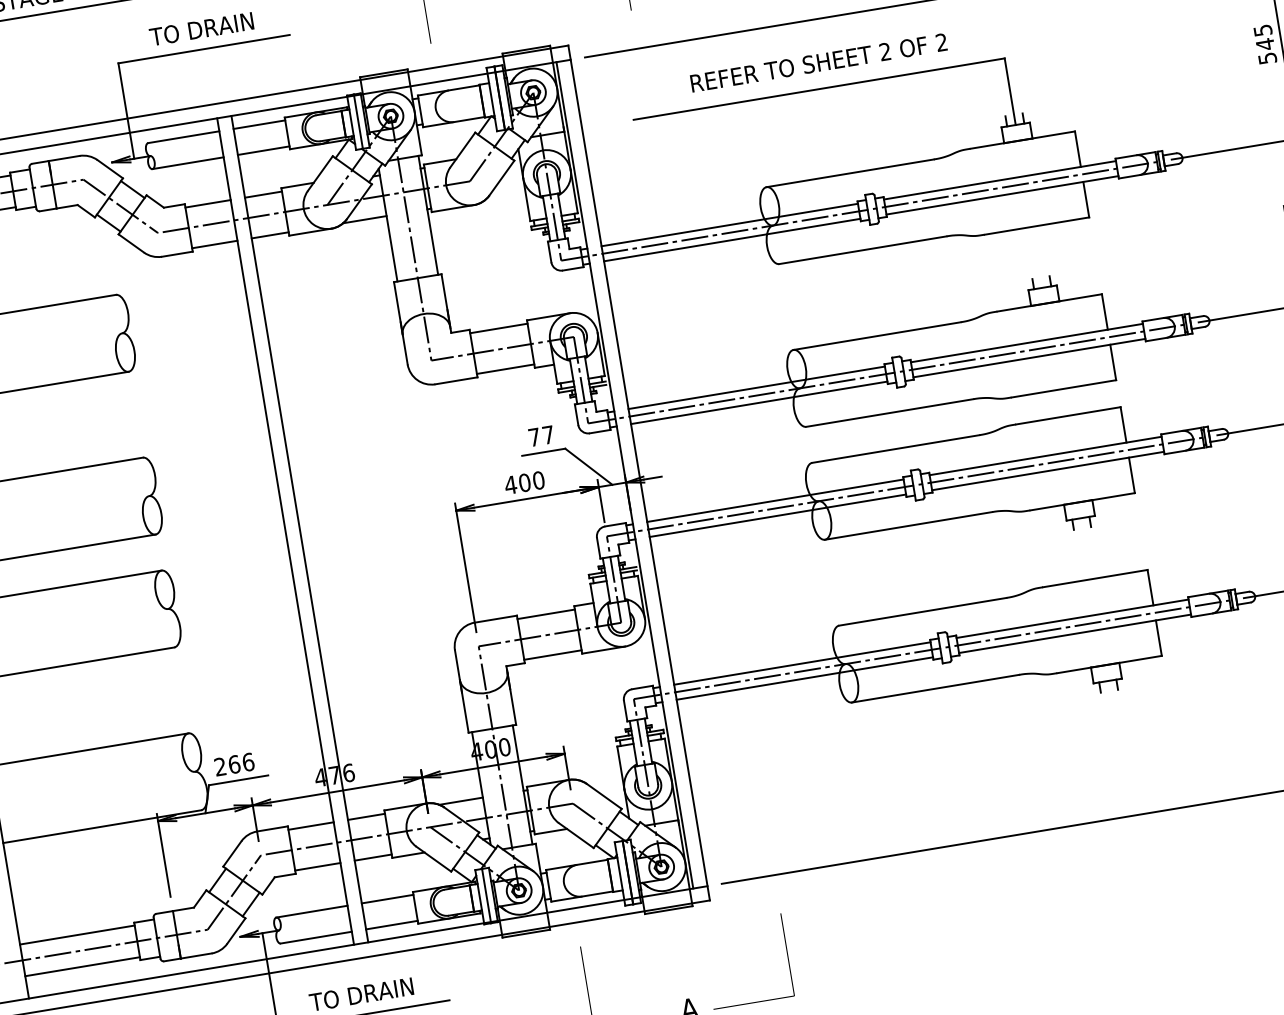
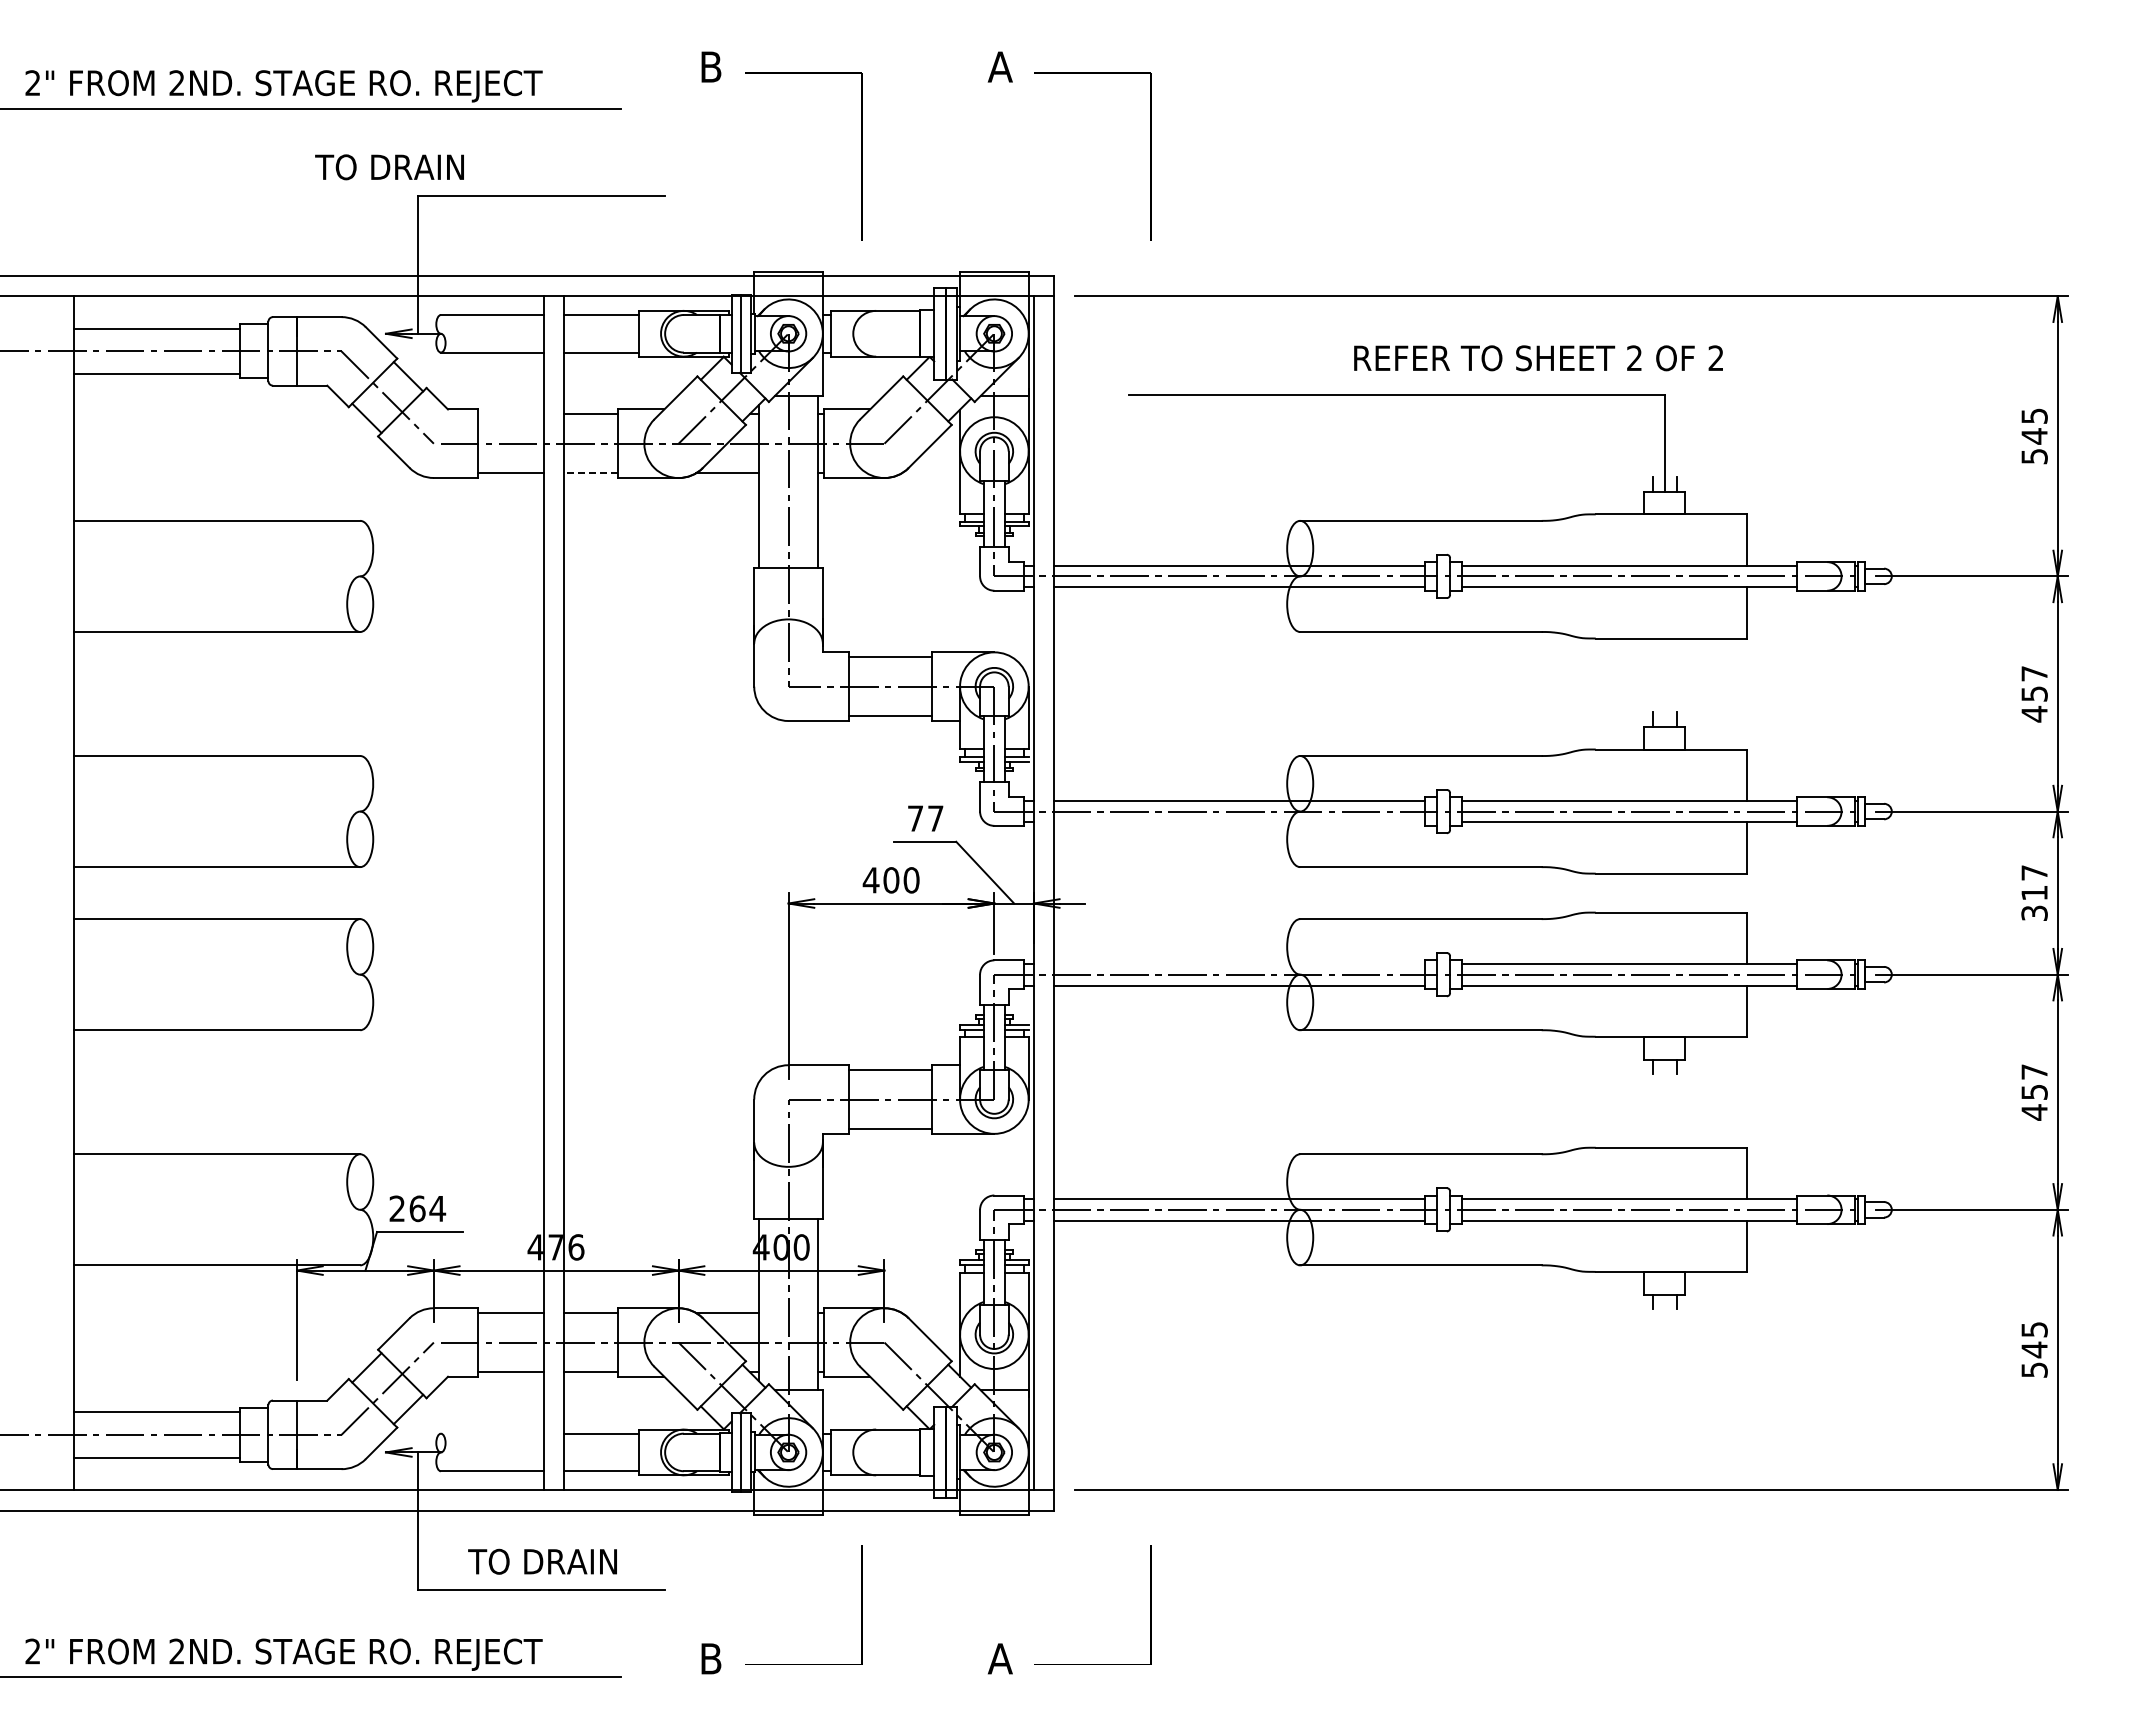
text: (201, 29) -> (389, 167), moved
text: (818, 63) -> (1538, 358), moved
line: (207, 204) -> (510, 414), removed
line: (270, 235) -> (591, 473), solid -> dashed
line: (759, 402) -> (1239, 822), removed
line: (775, 500) -> (1239, 963), removed
text: (248, 762) -> (437, 1208), 266 -> 264
line: (311, 911) -> (491, 1433), removed

